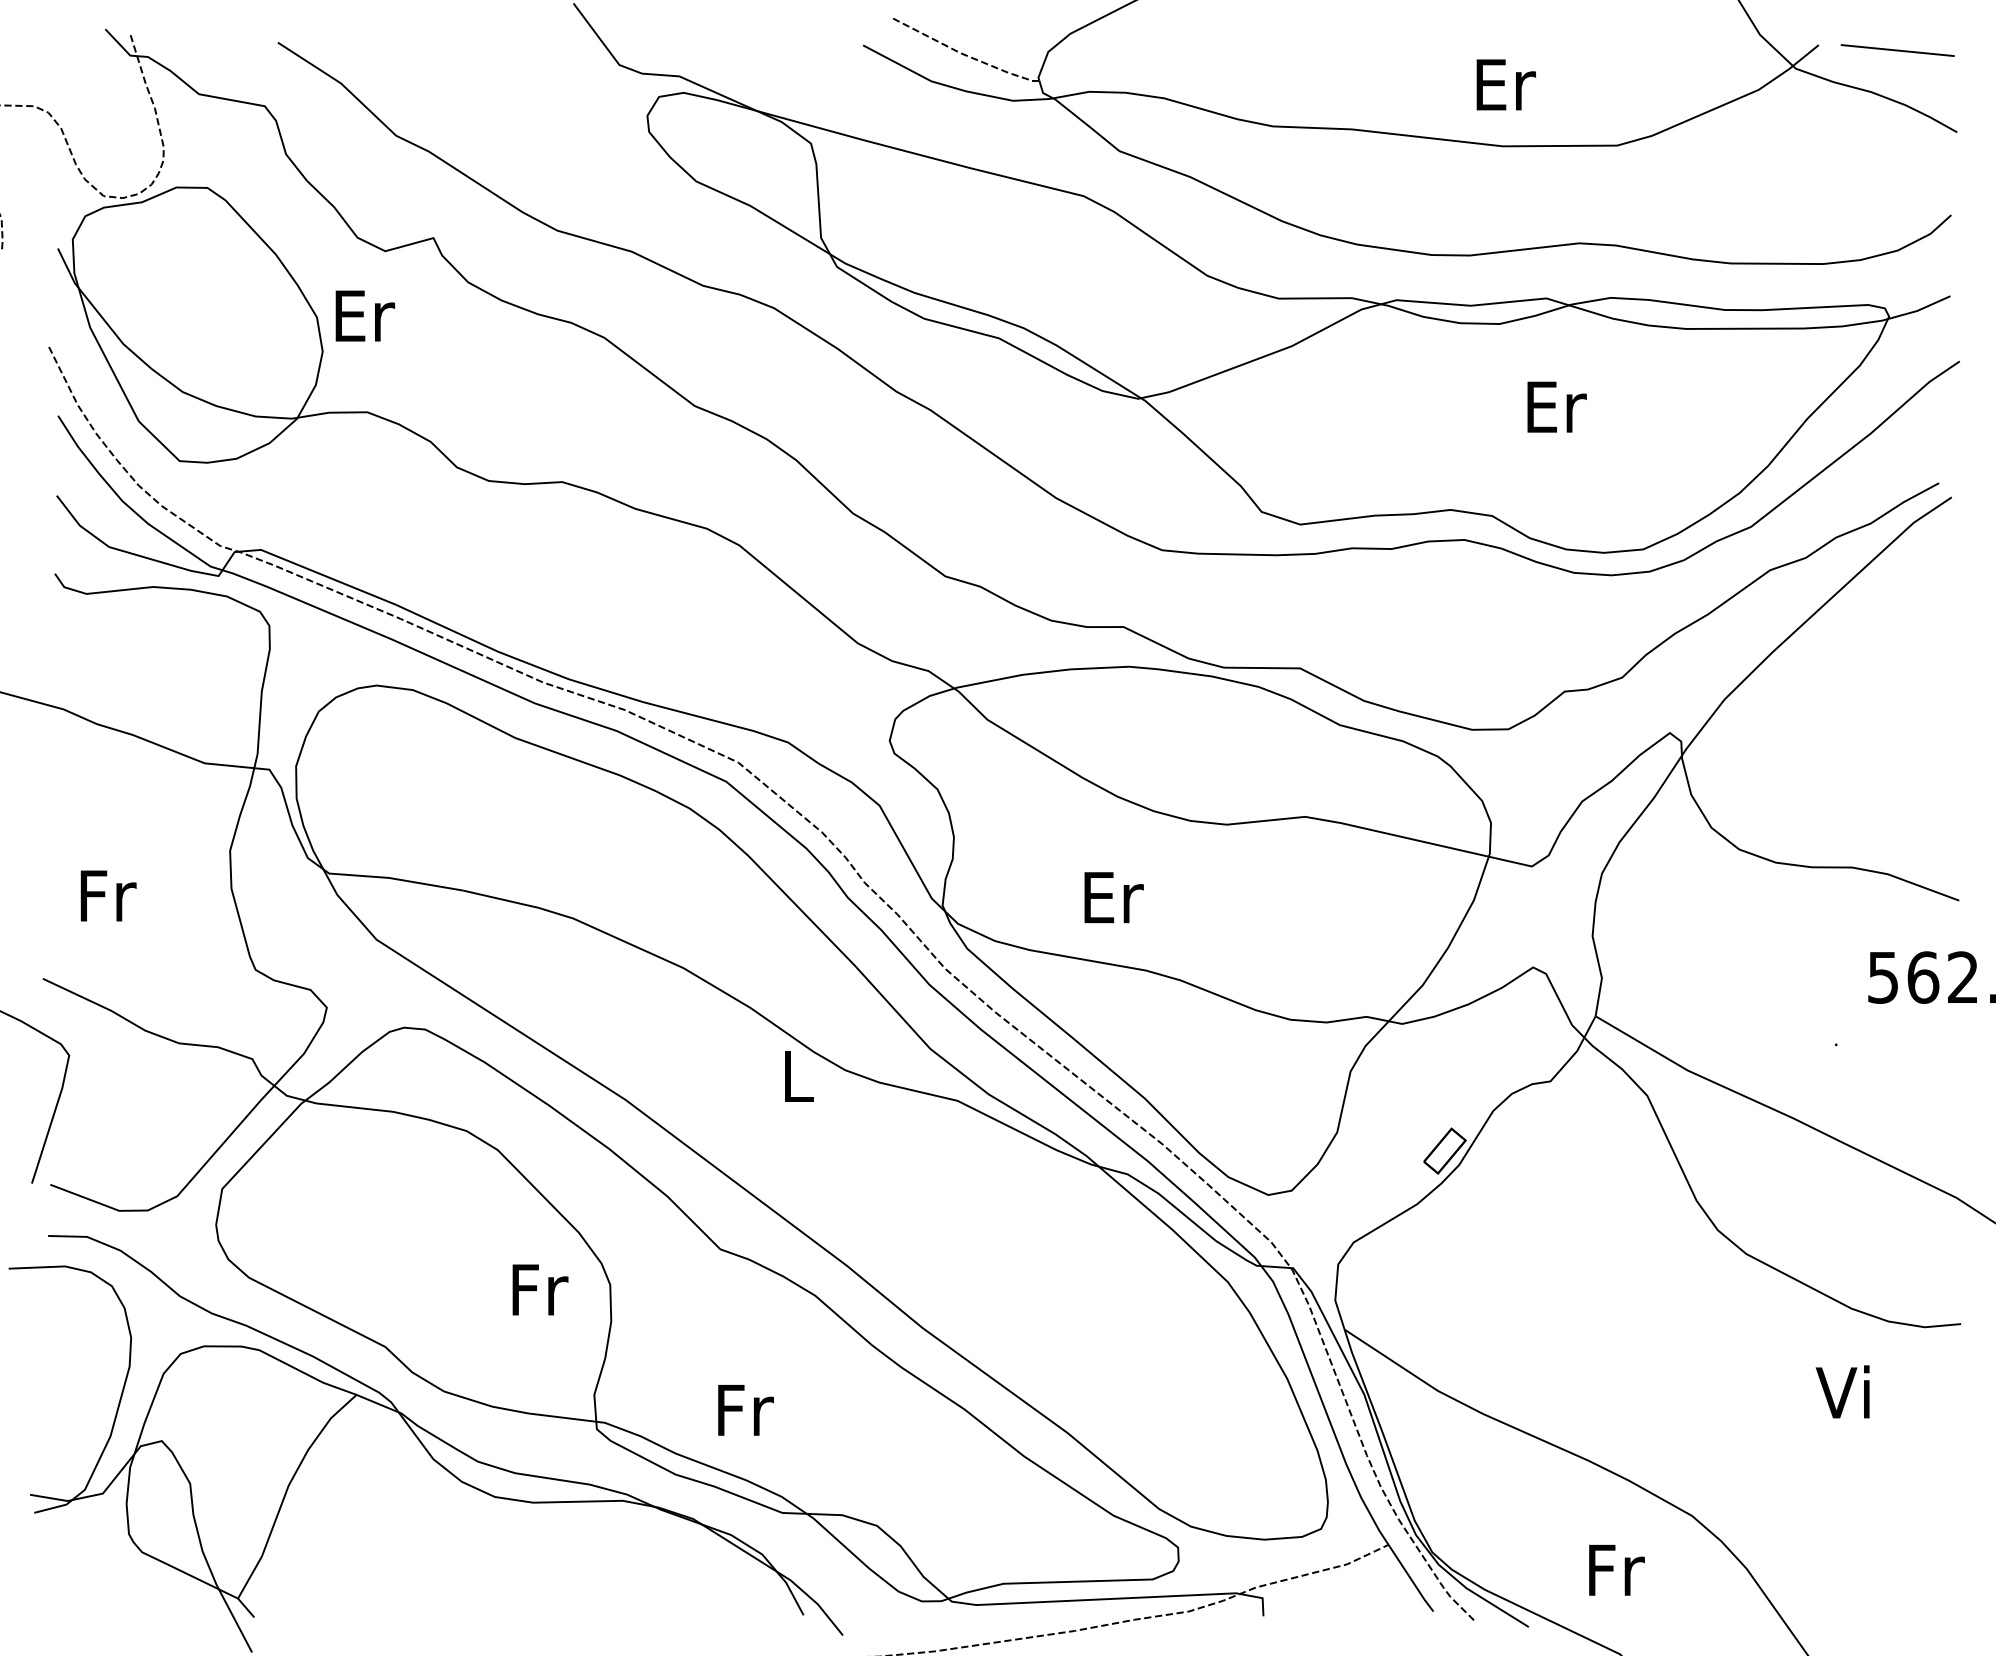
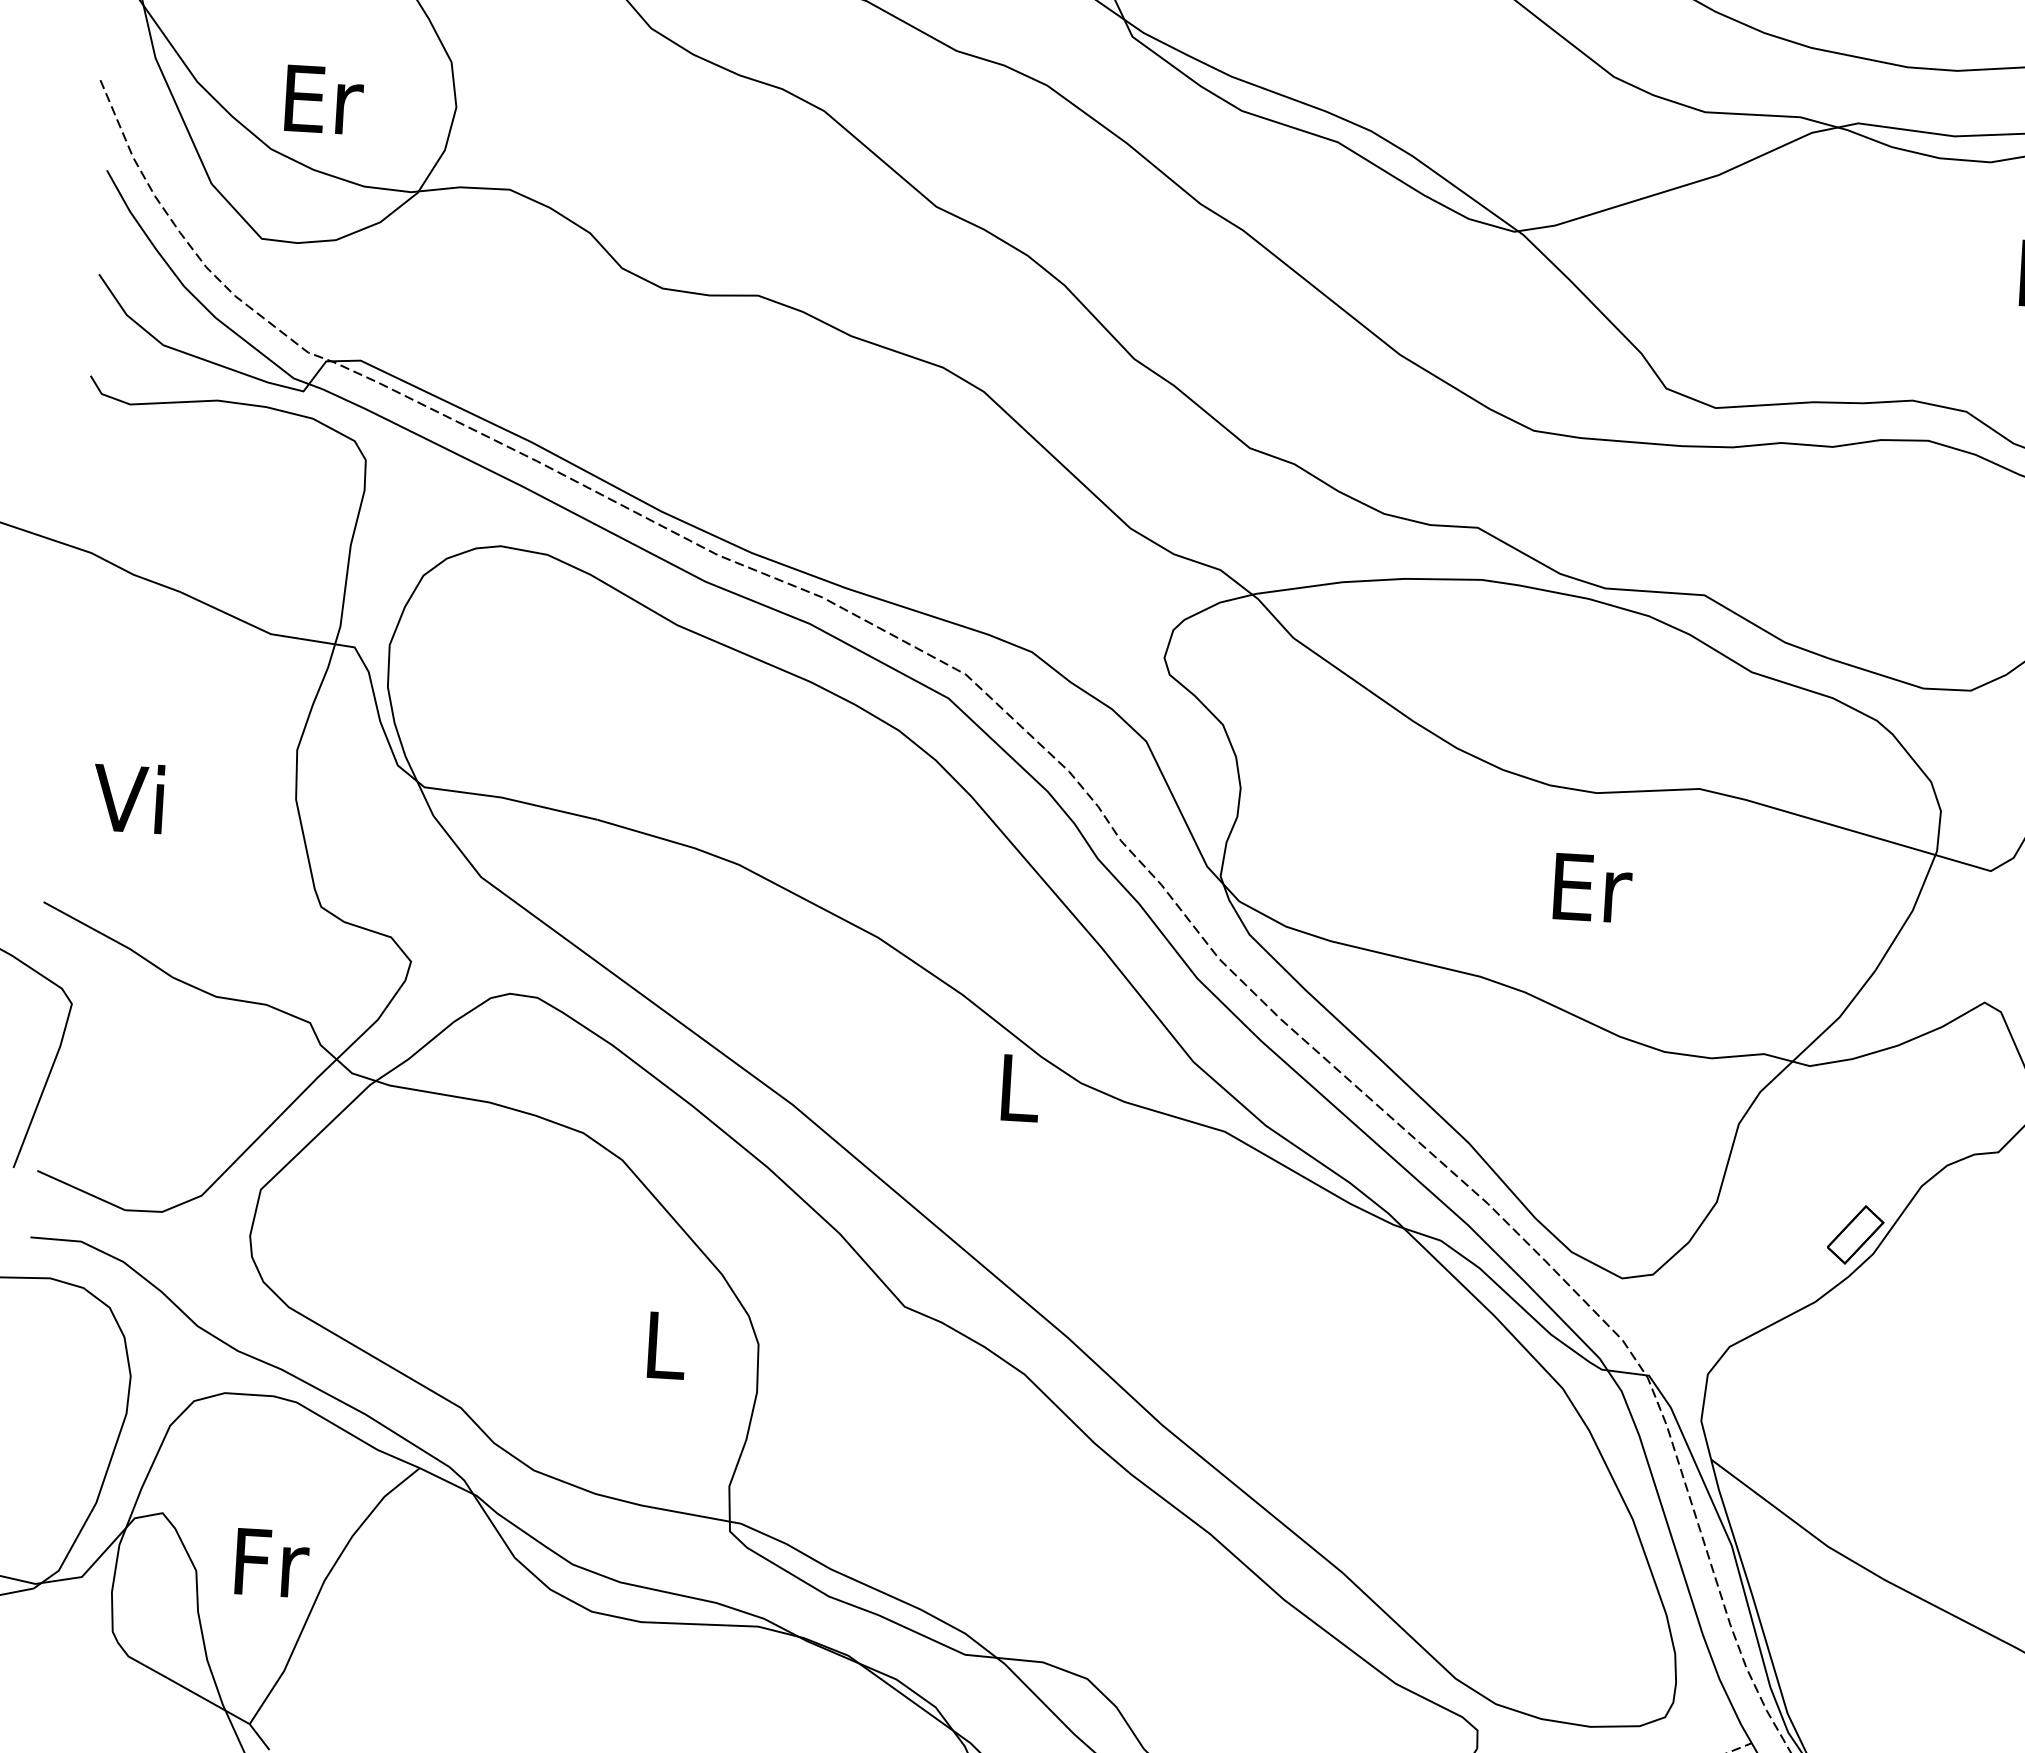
text: (364, 315) -> (323, 99), moved
text: (106, 894) -> (132, 797), Fr -> Vi
text: (1113, 897) -> (1592, 887), moved
text: (540, 1289) -> (667, 1345), Fr -> L
text: (745, 1410) -> (271, 1563), moved

